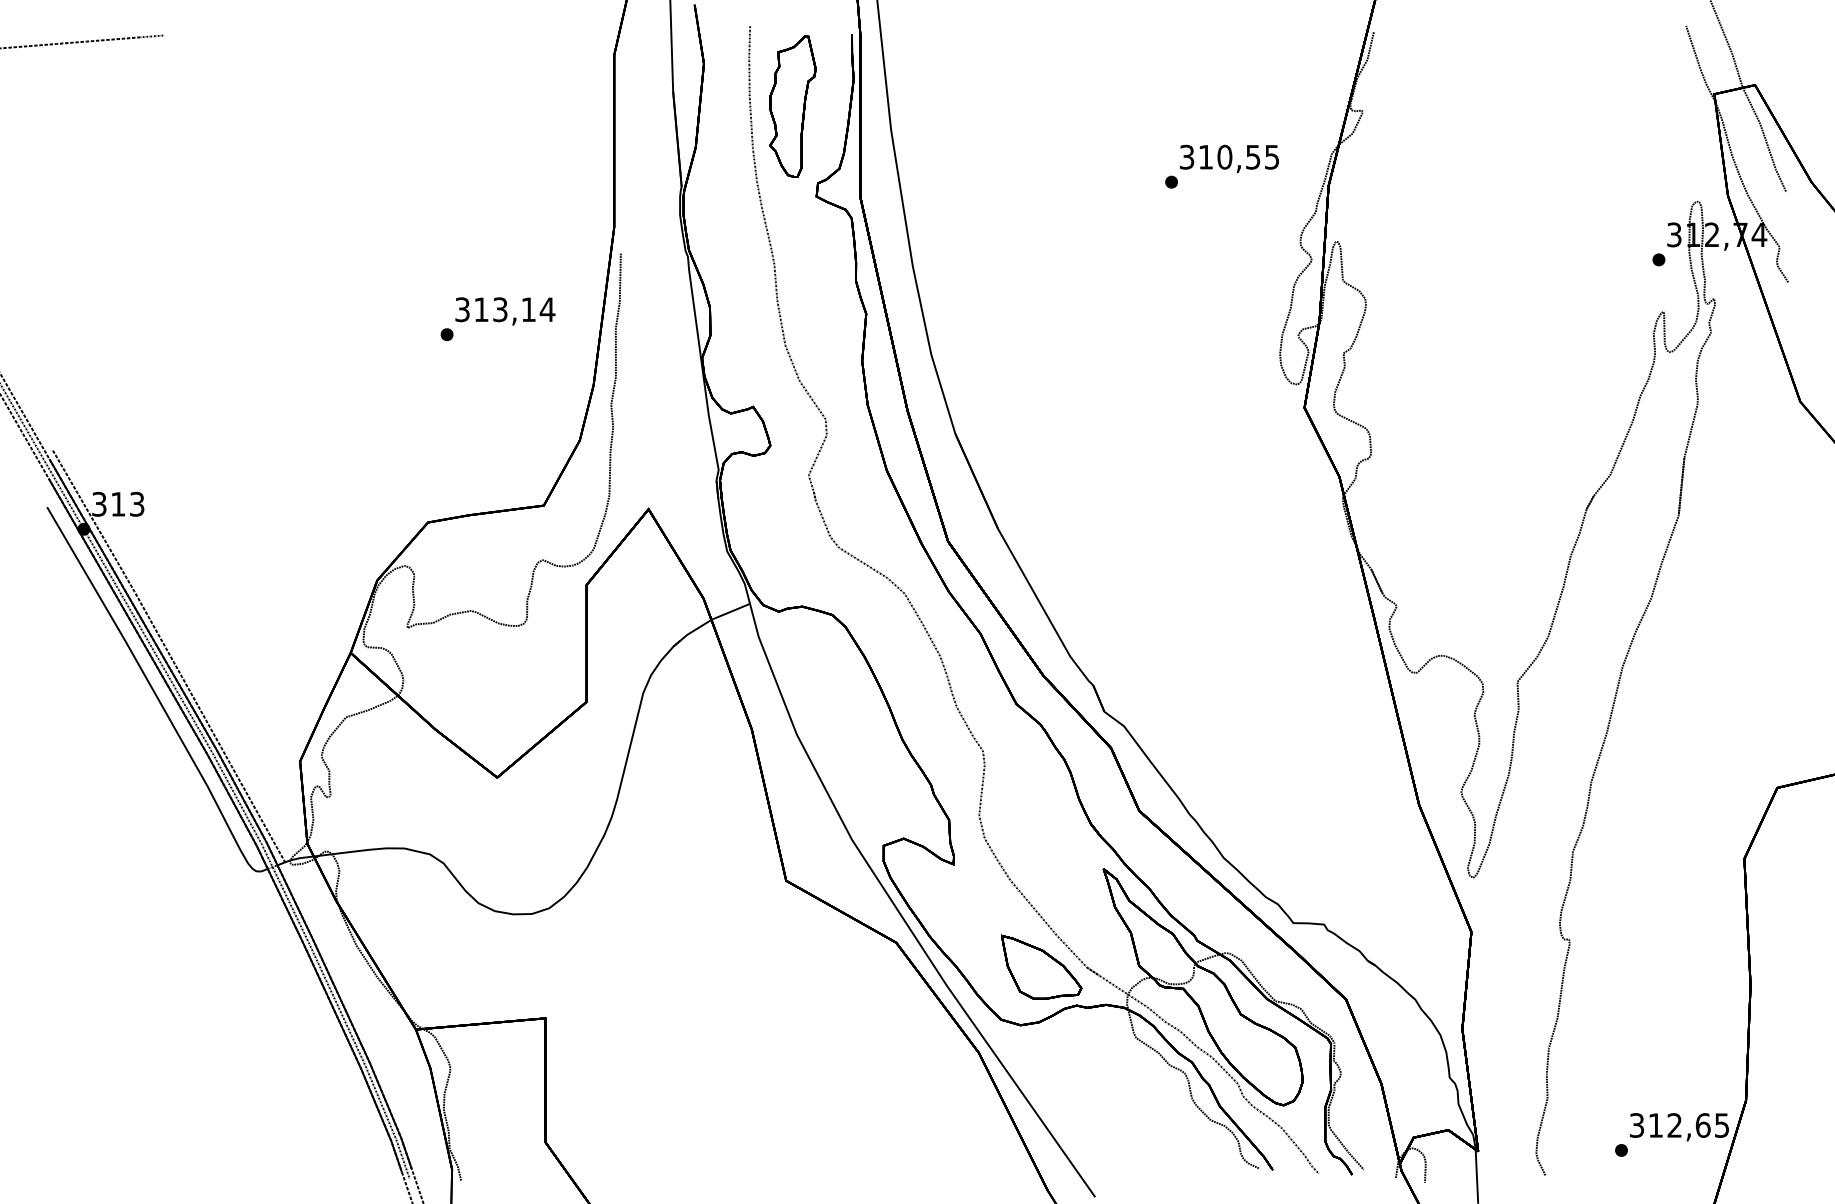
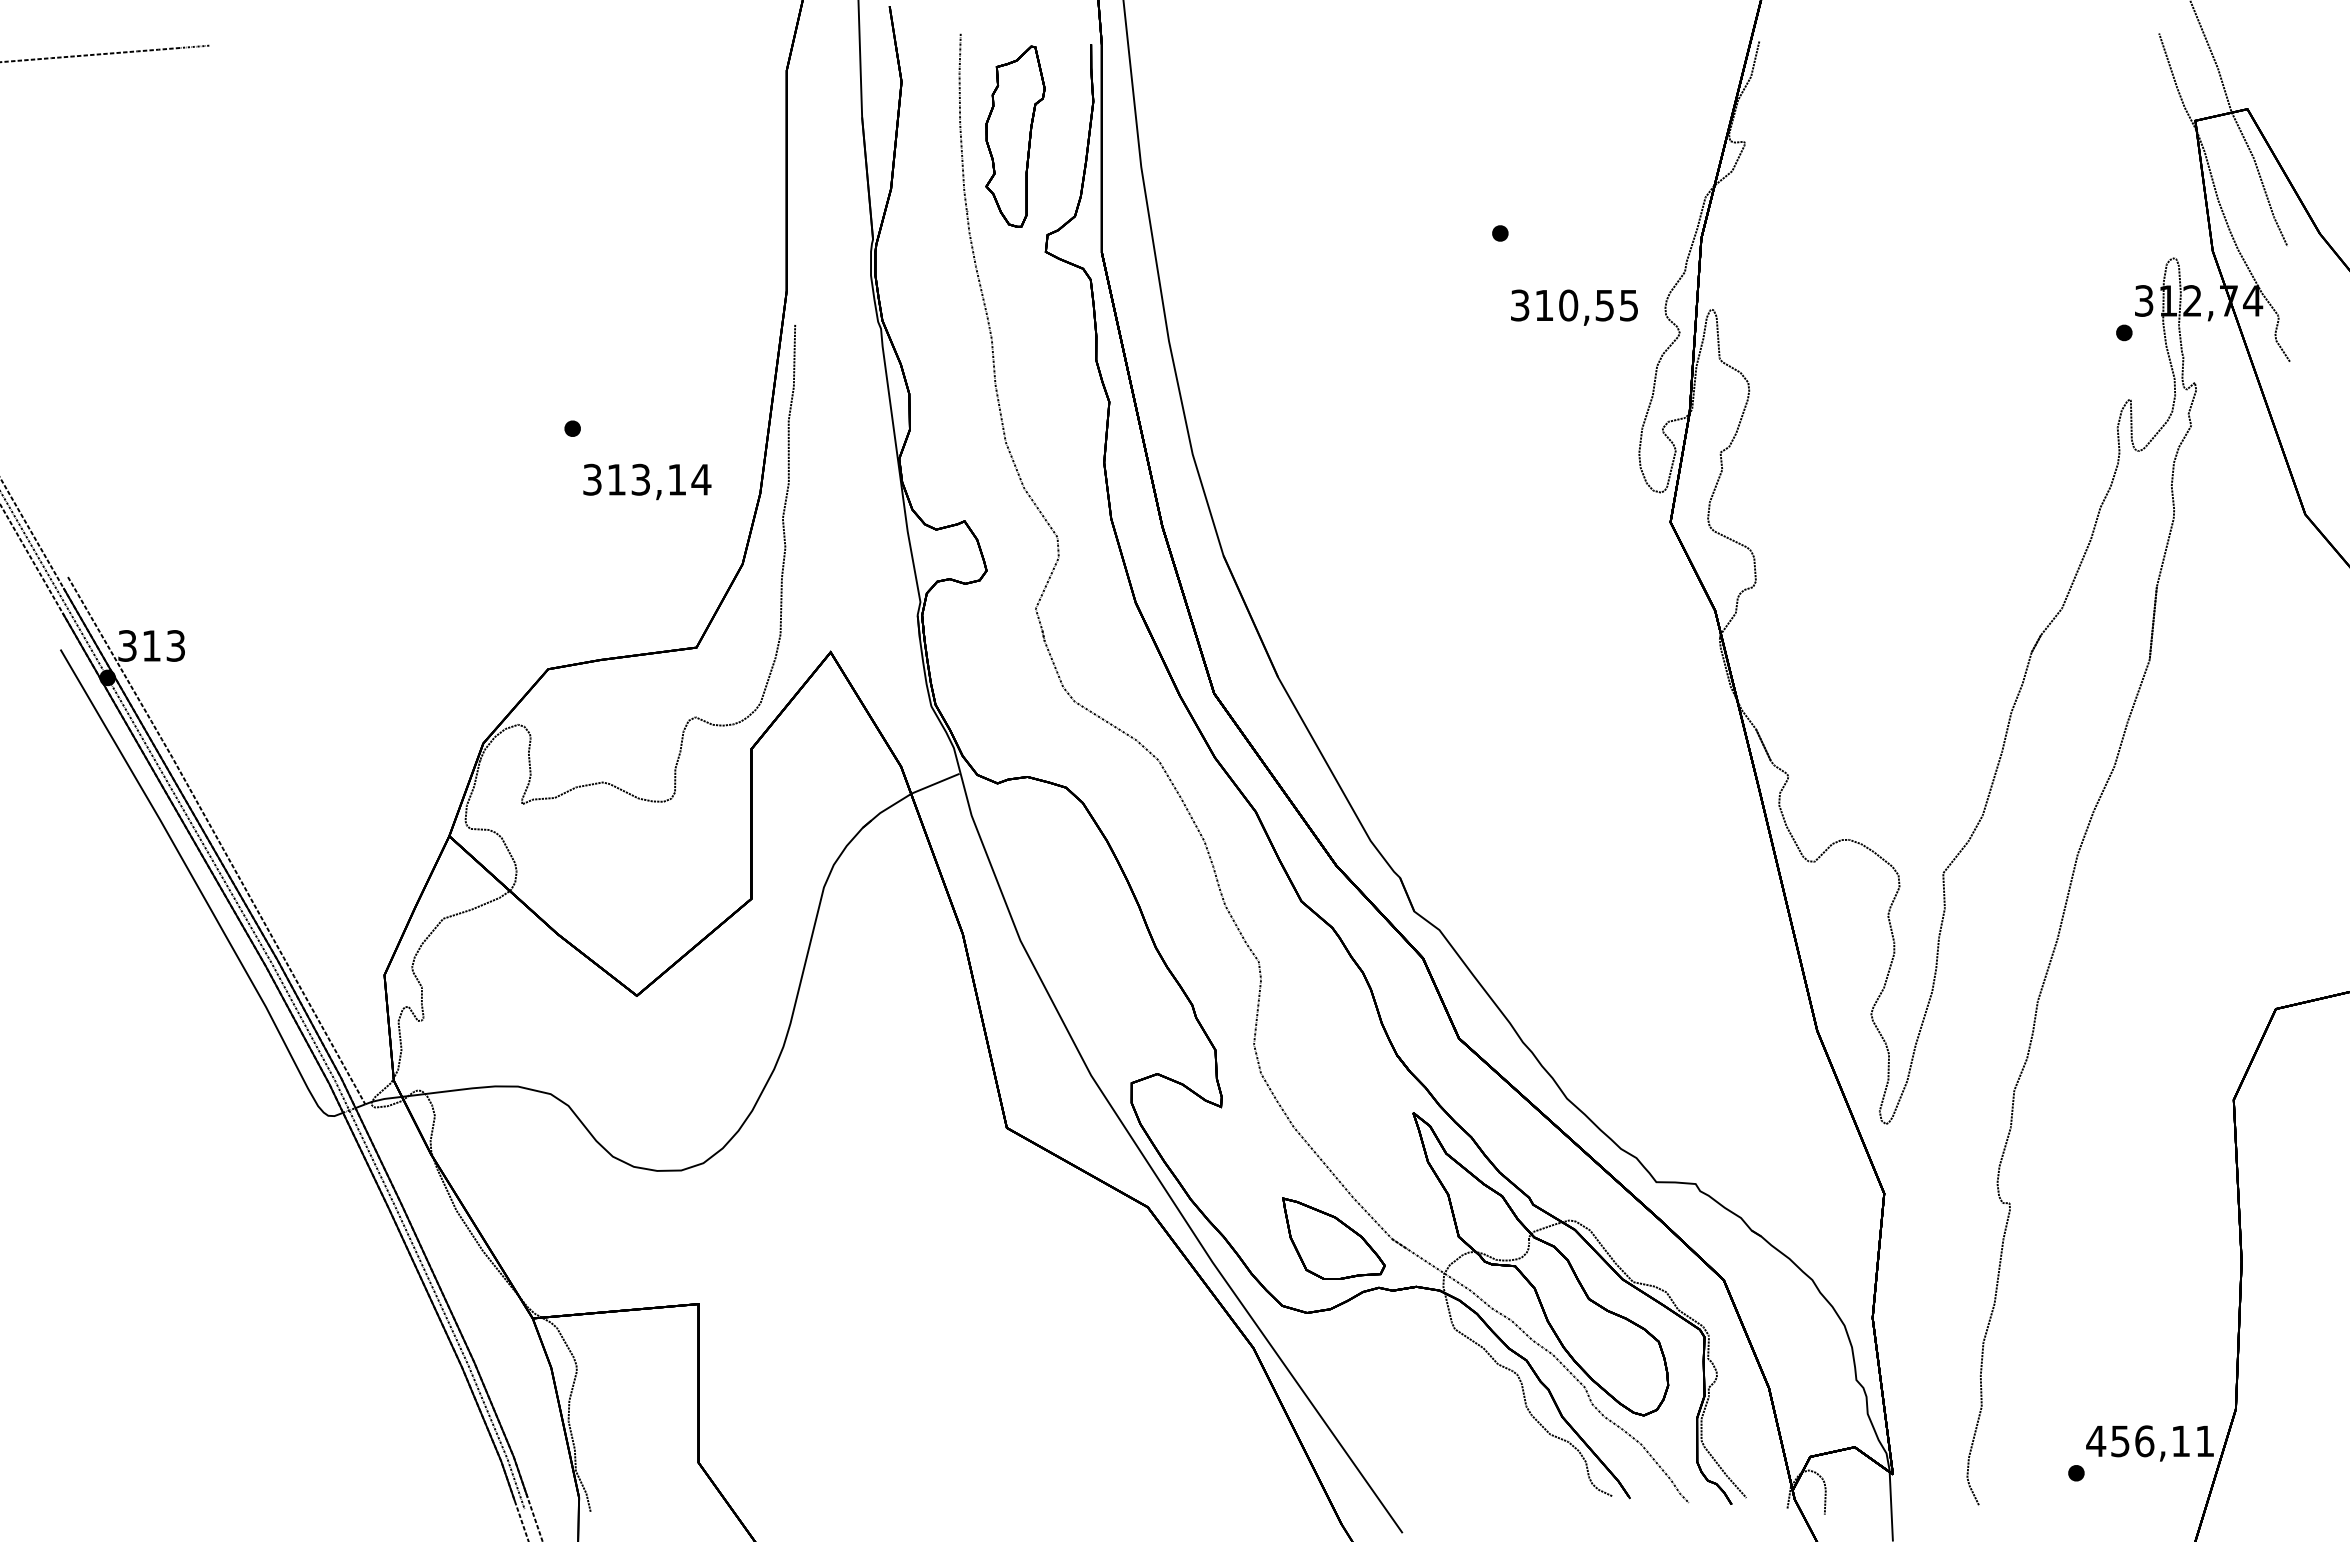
text: (1229, 158) -> (1574, 307), moved
text: (505, 311) -> (647, 481), moved
text: (1678, 1125) -> (2149, 1441), 312,65 -> 456,11

